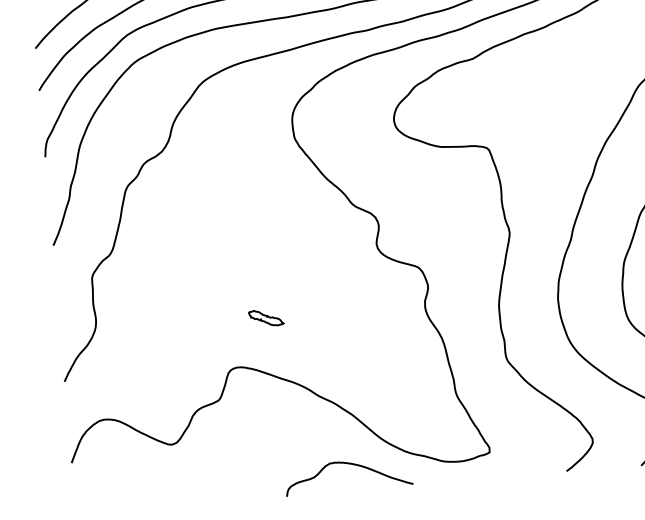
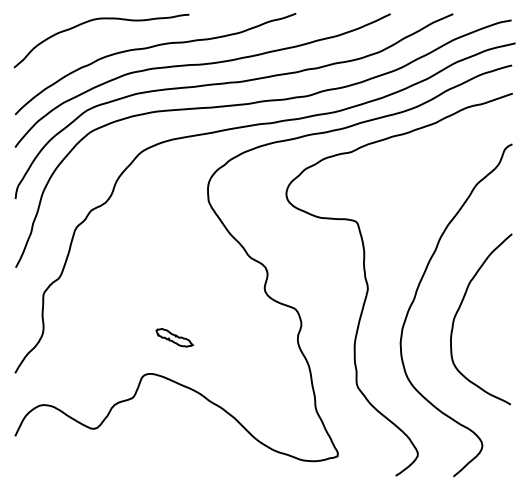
part: (265, 317) -> (174, 337), size x1.4
curve: (348, 465) -> (228, 456), removed

